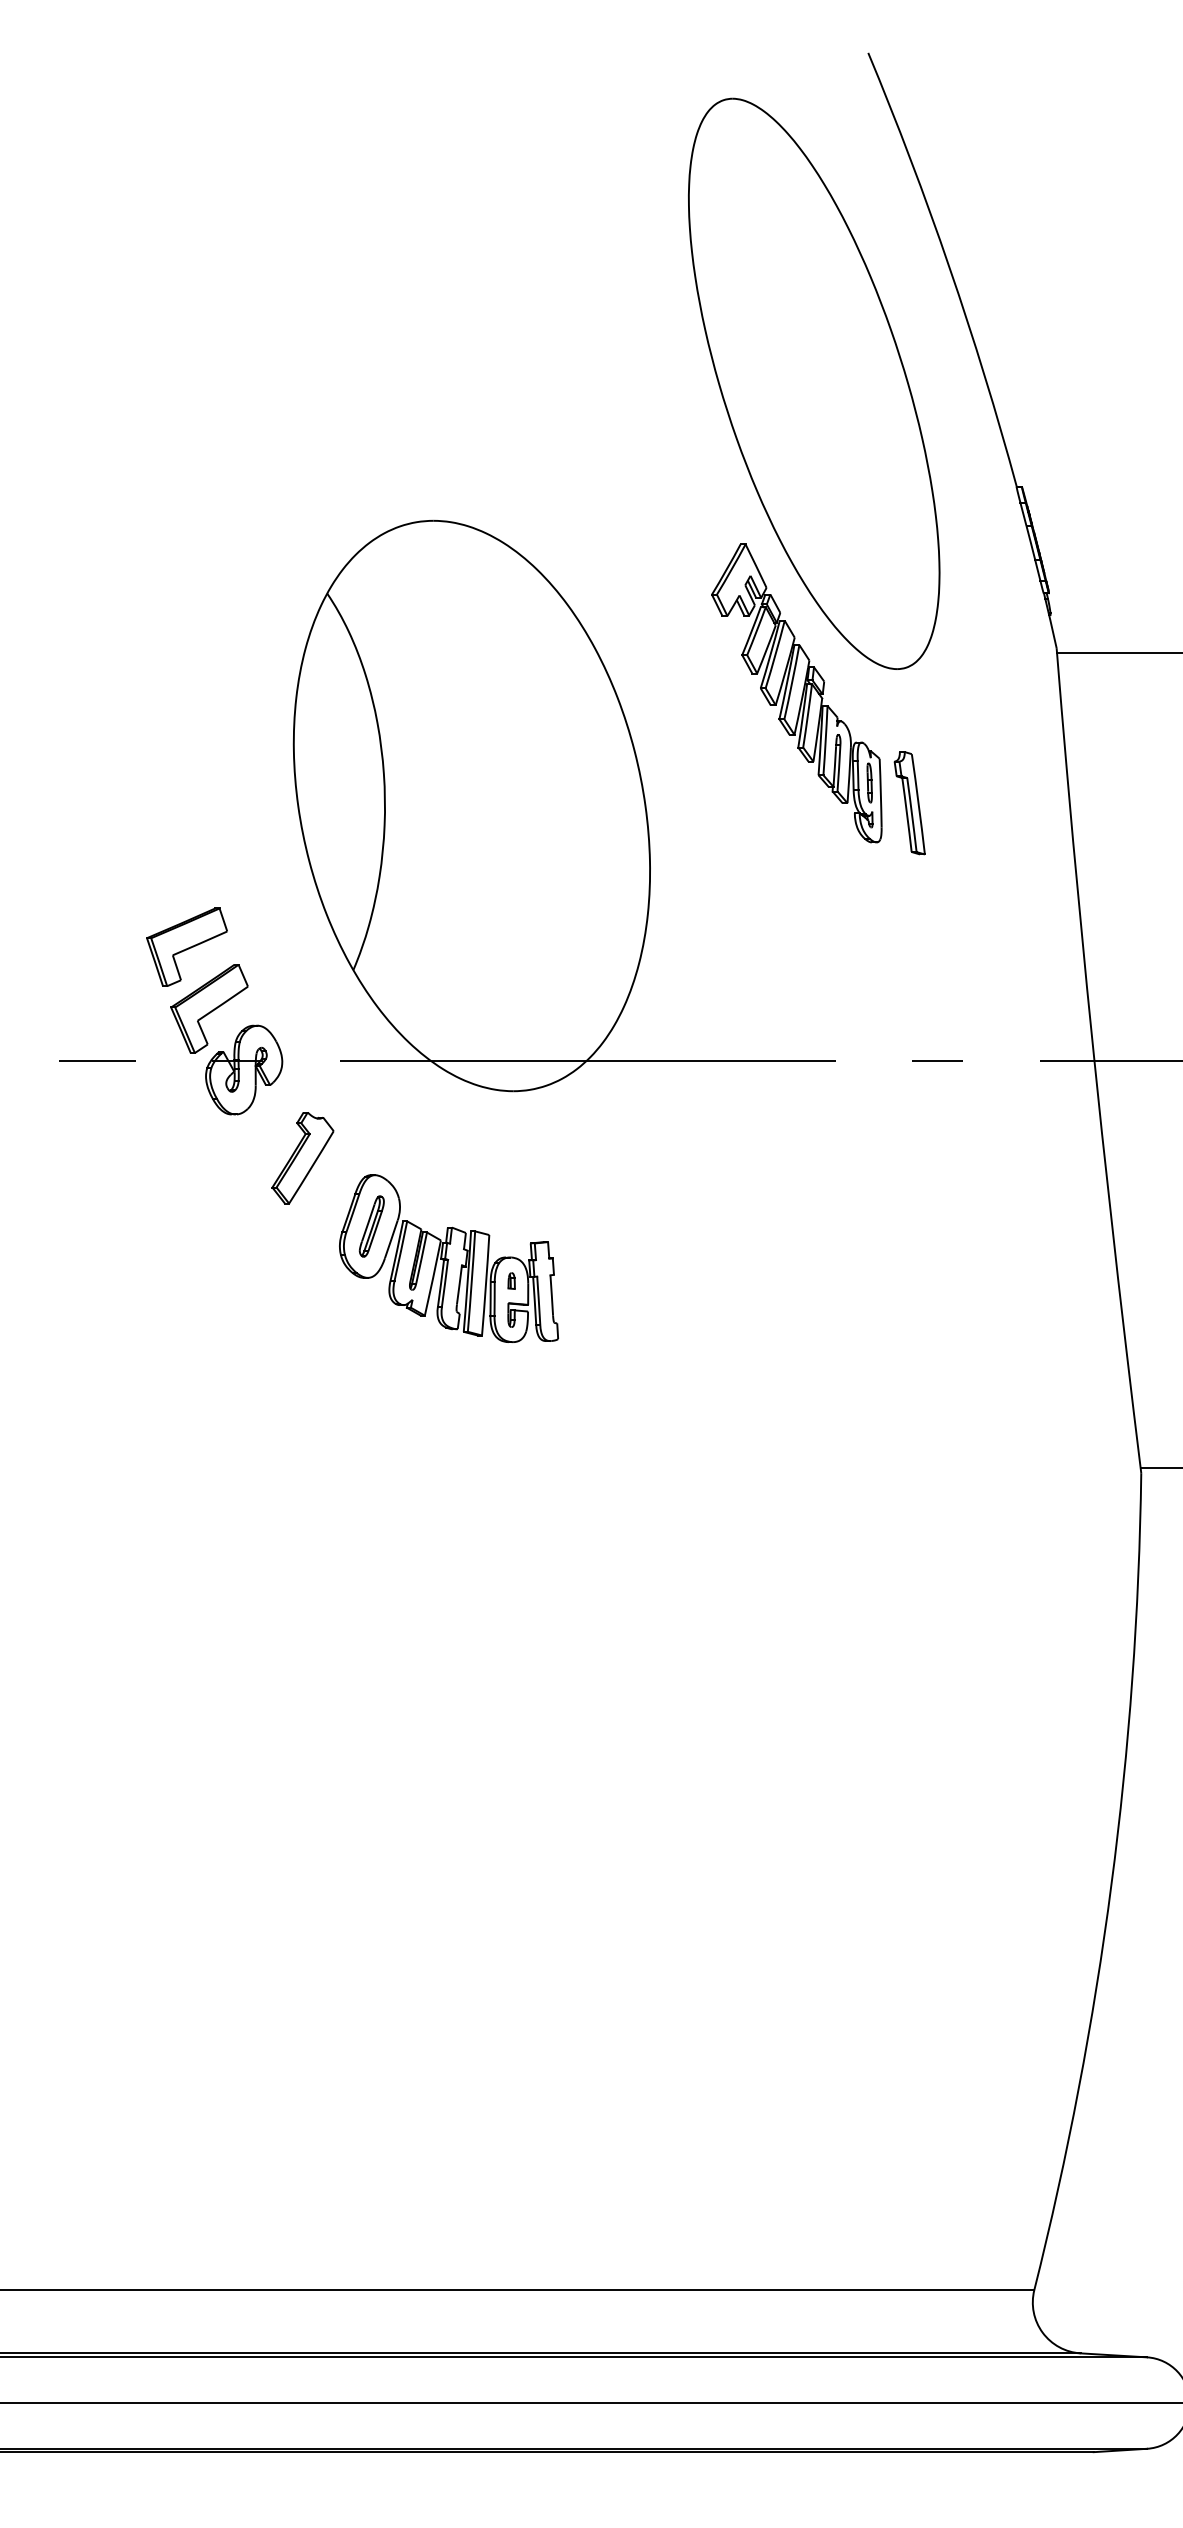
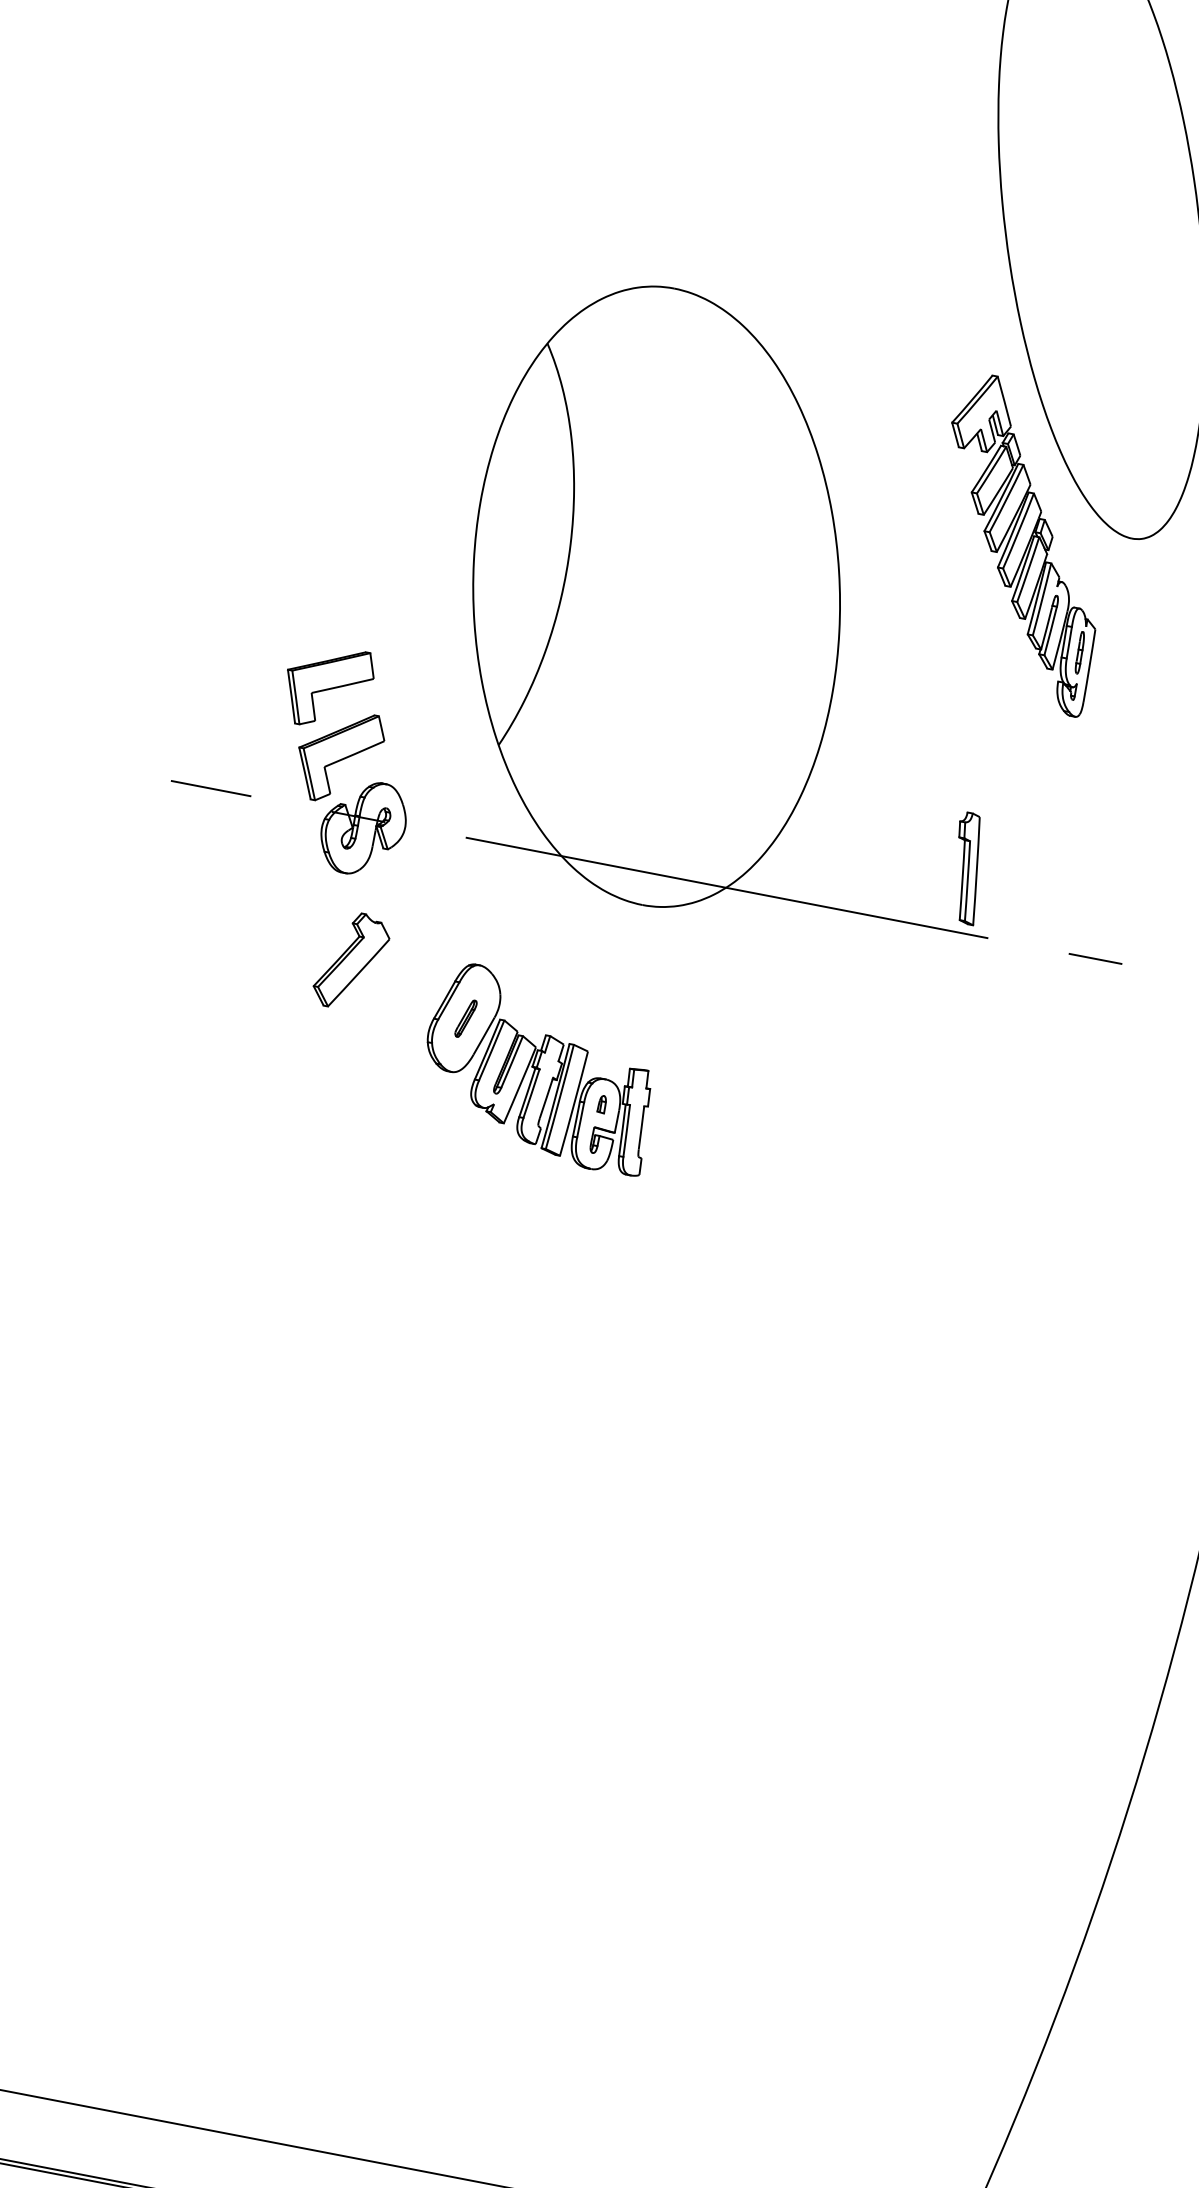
part: (909, 803) -> (967, 868), moved
part: (302, 1158) -> (351, 961), moved
part: (371, 1226) -> (465, 1018), size x0.6

